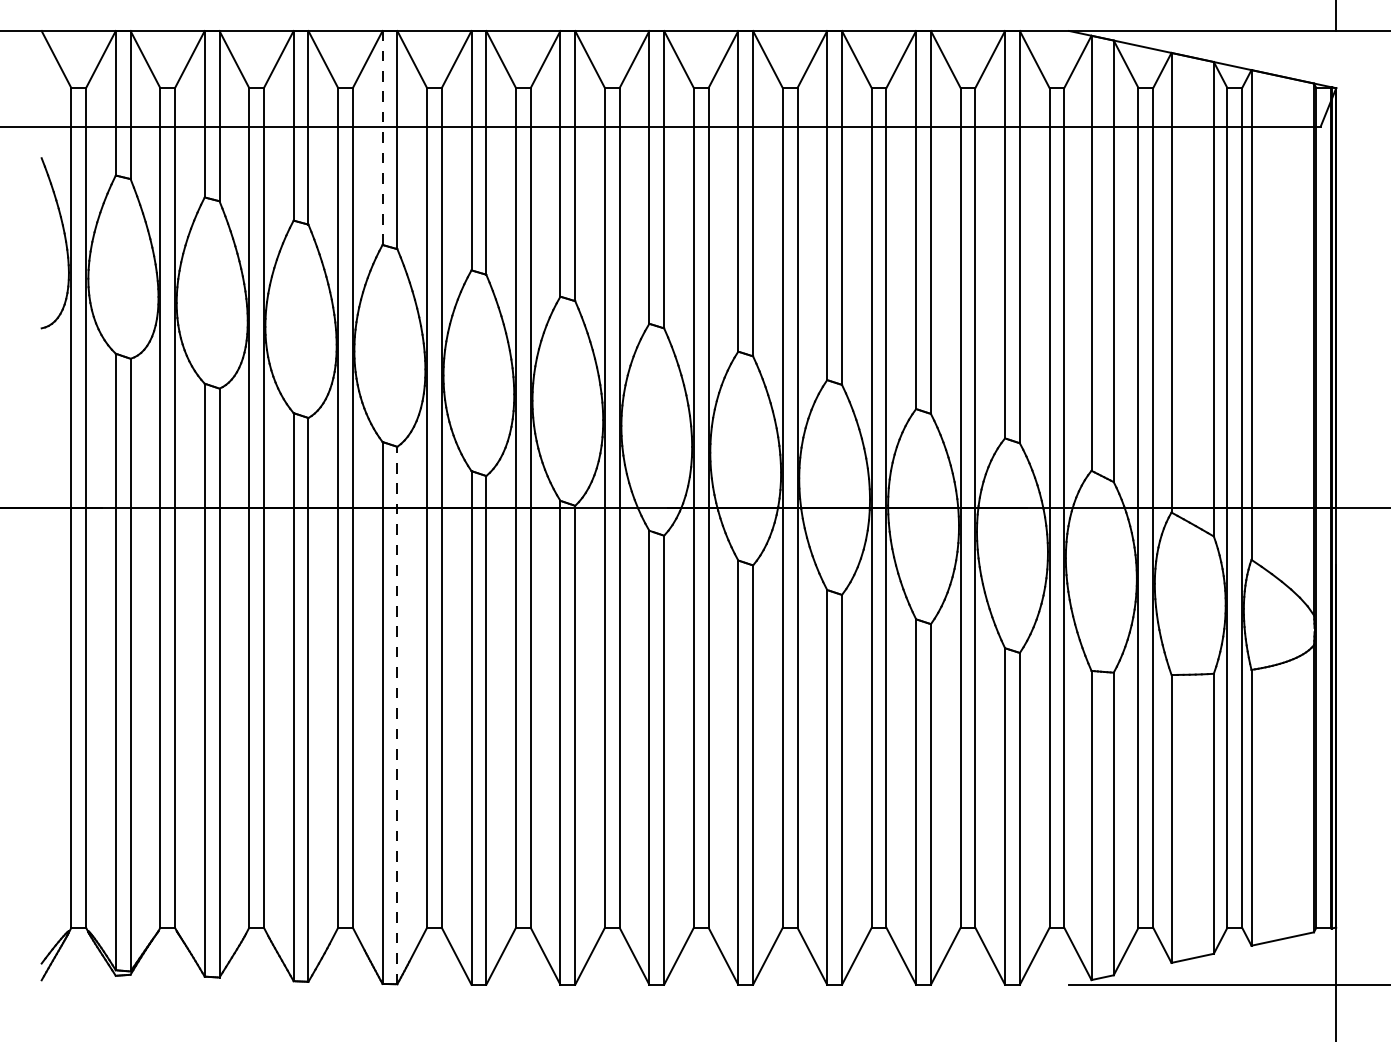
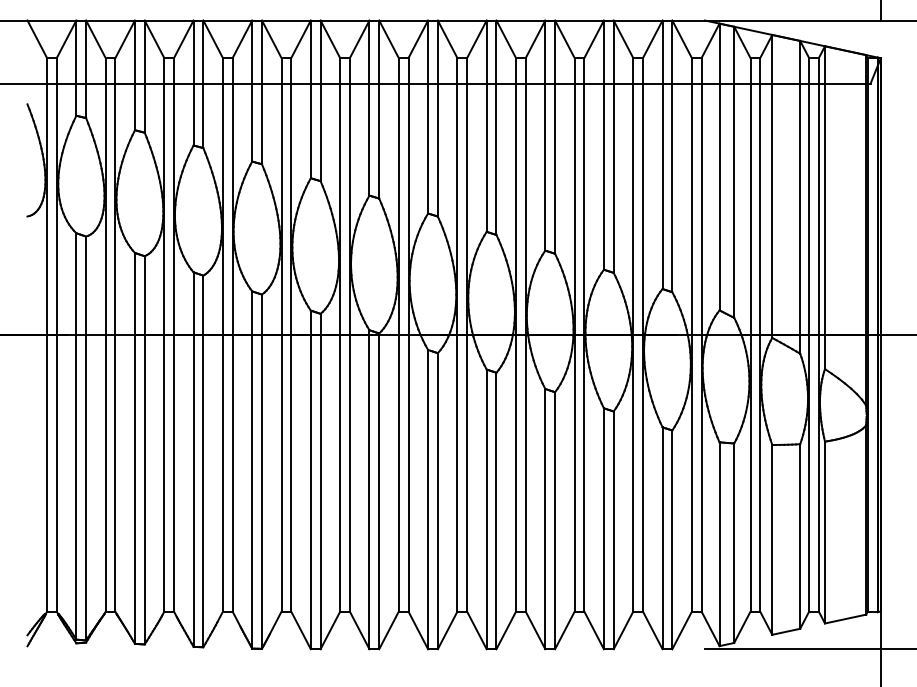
line: (382, 138) -> (252, 91), dashed -> solid
line: (396, 715) -> (261, 471), dashed -> solid

